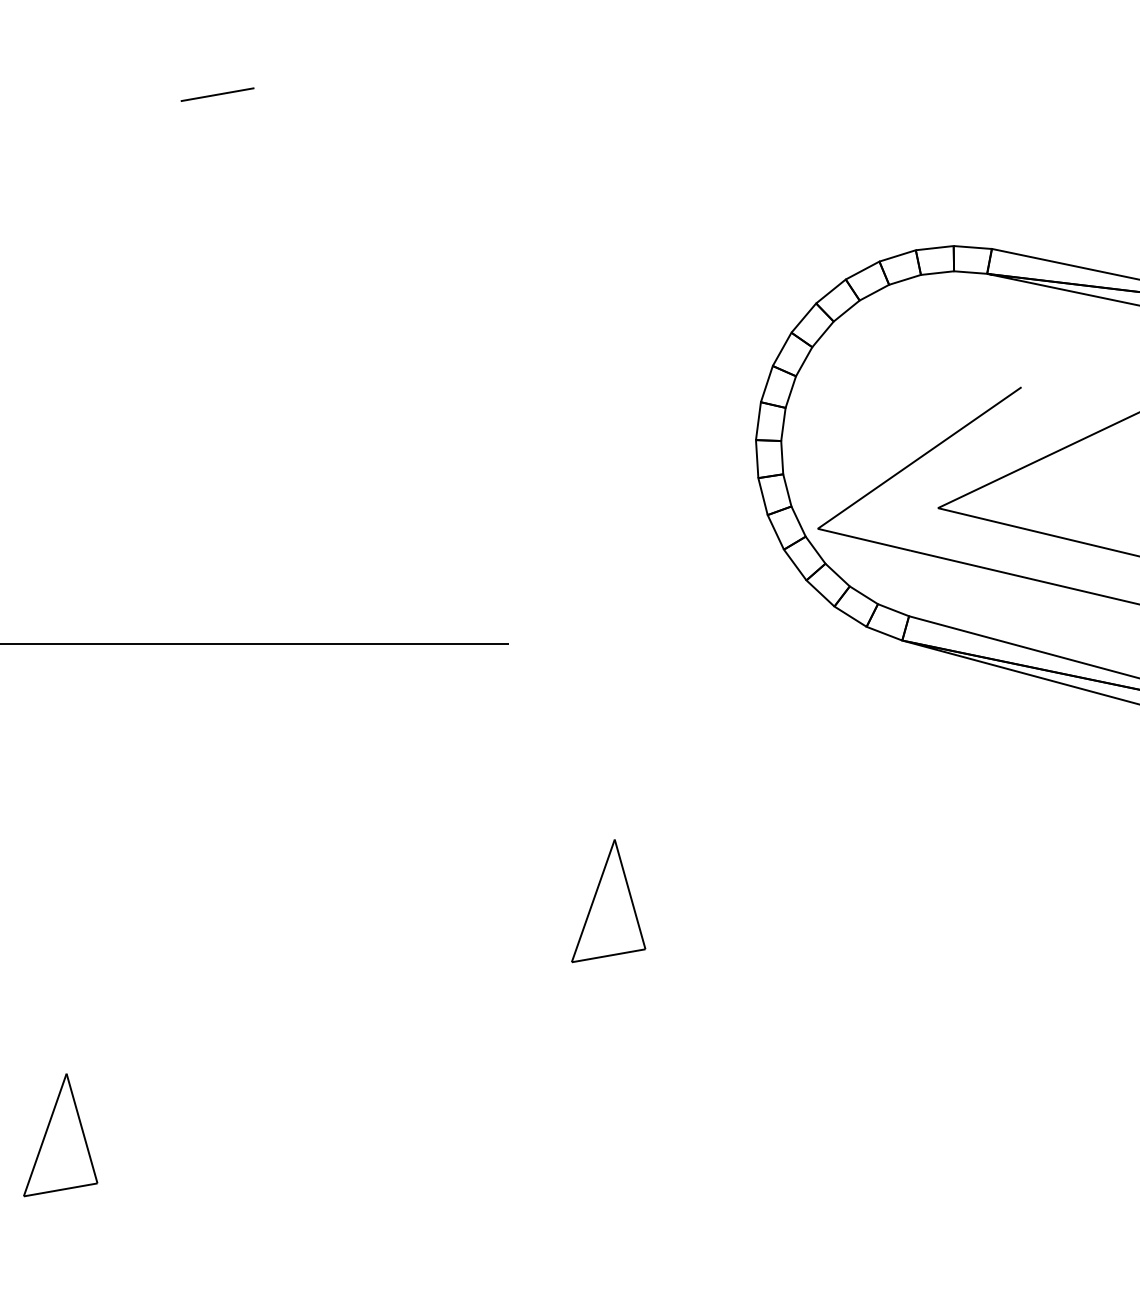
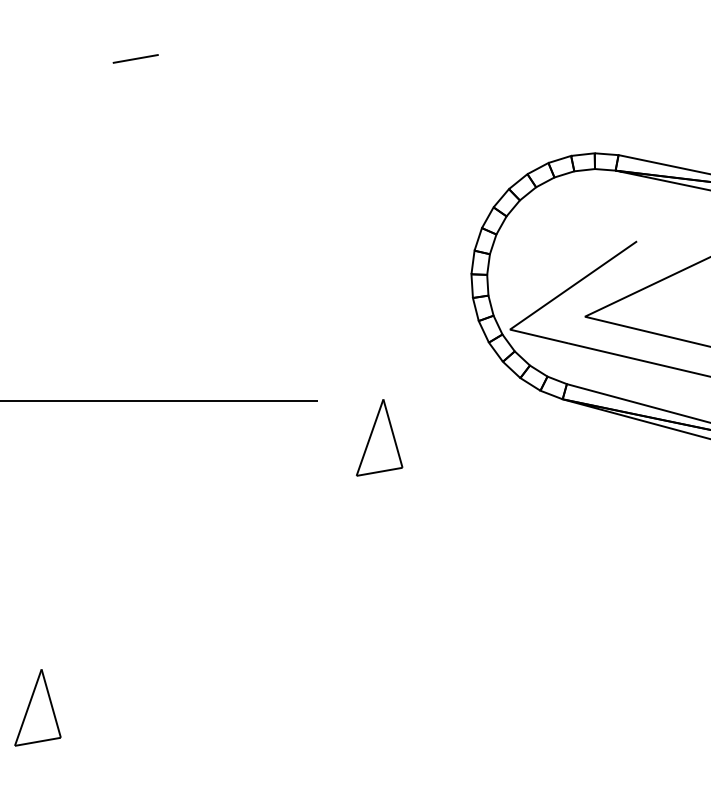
part: (608, 900) -> (379, 437), moved

